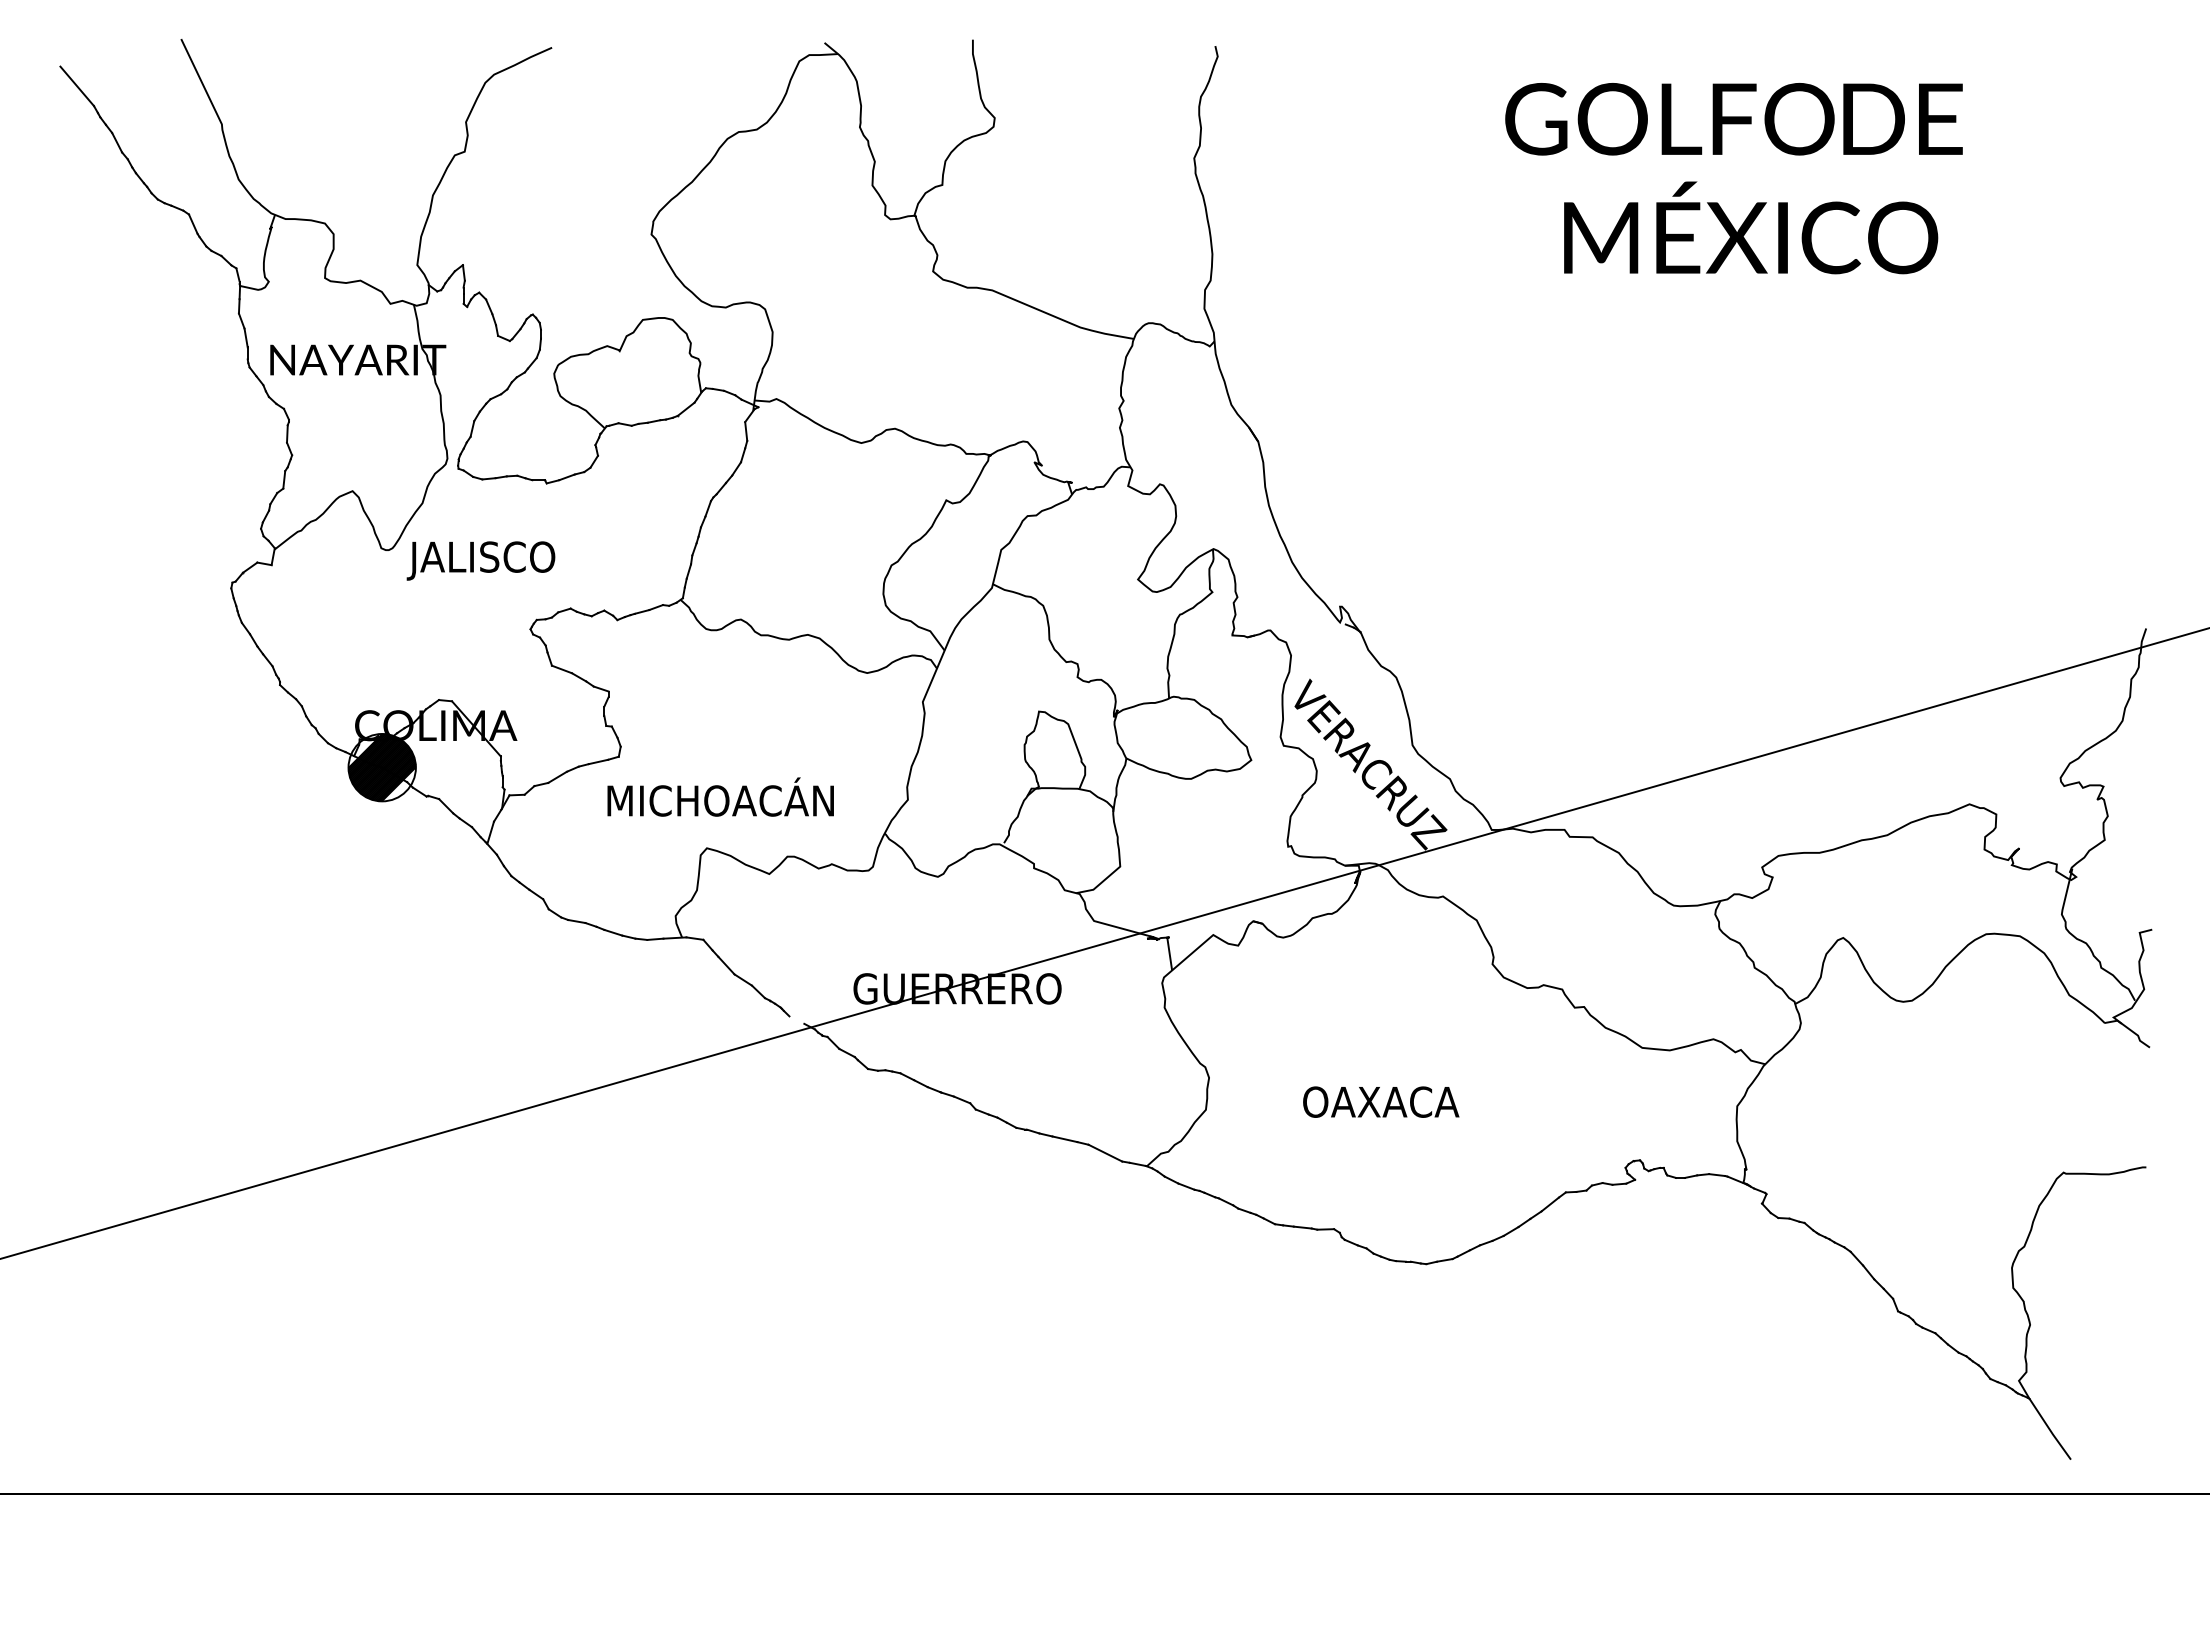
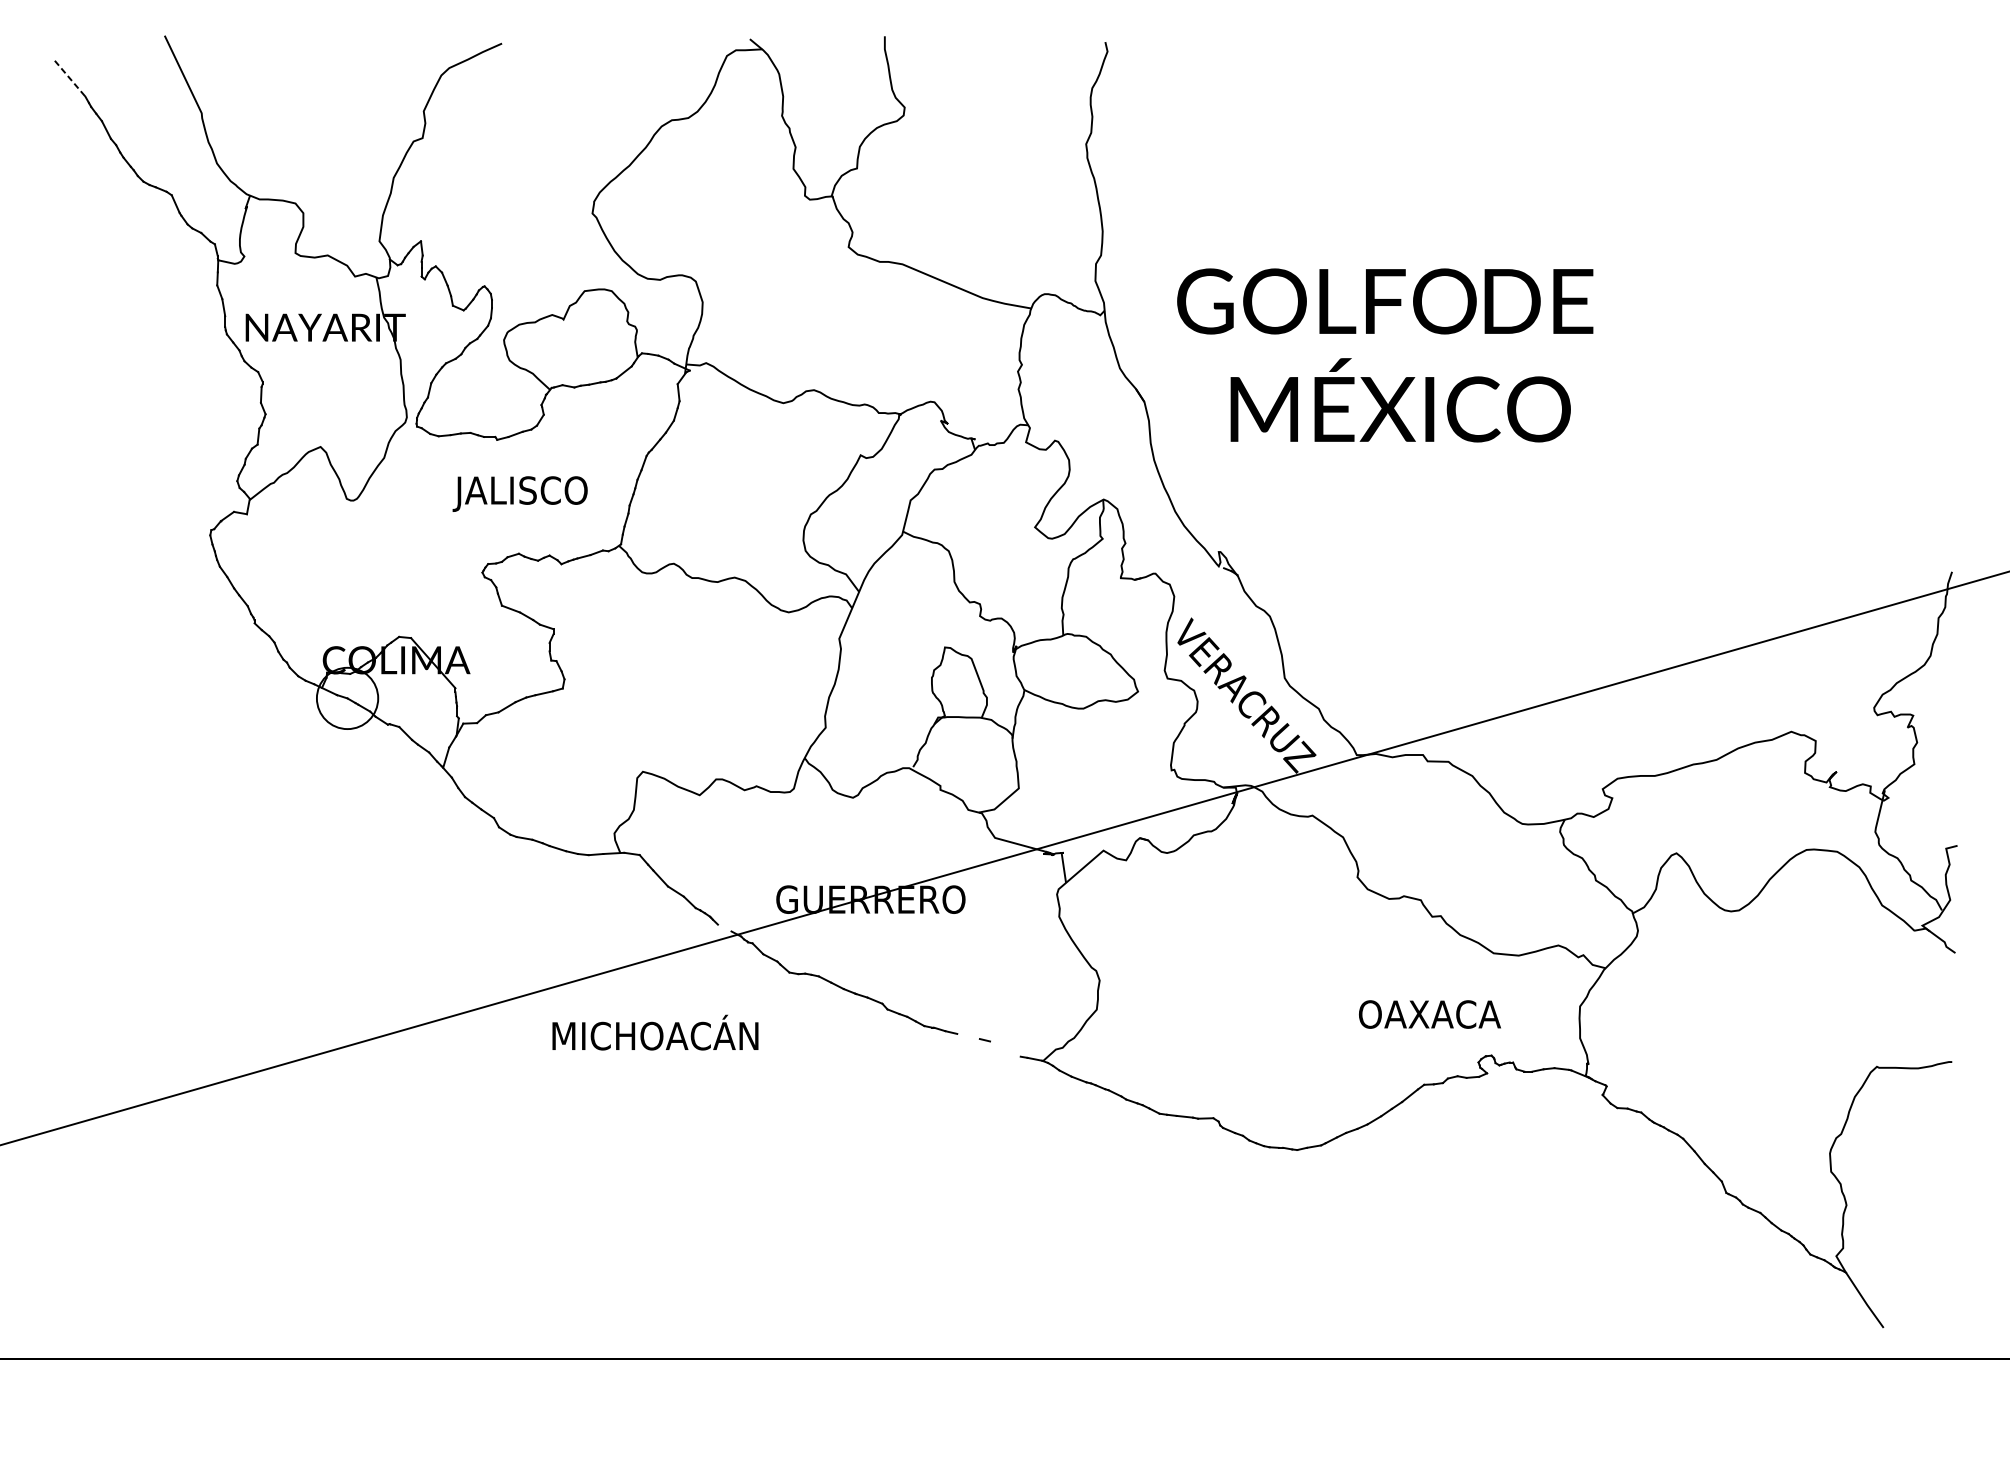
line: (77, 86) -> (70, 78), solid -> dashed
text: (1733, 178) -> (1384, 355), moved
text: (480, 560) -> (519, 493), moved
hatch: (381, 767) -> (346, 698), removed
text: (720, 796) -> (655, 1032), moved
text: (1381, 1101) -> (1430, 1013), moved
line: (1064, 1139) -> (968, 1036), removed
line: (1105, 1152) -> (1005, 1048), removed

